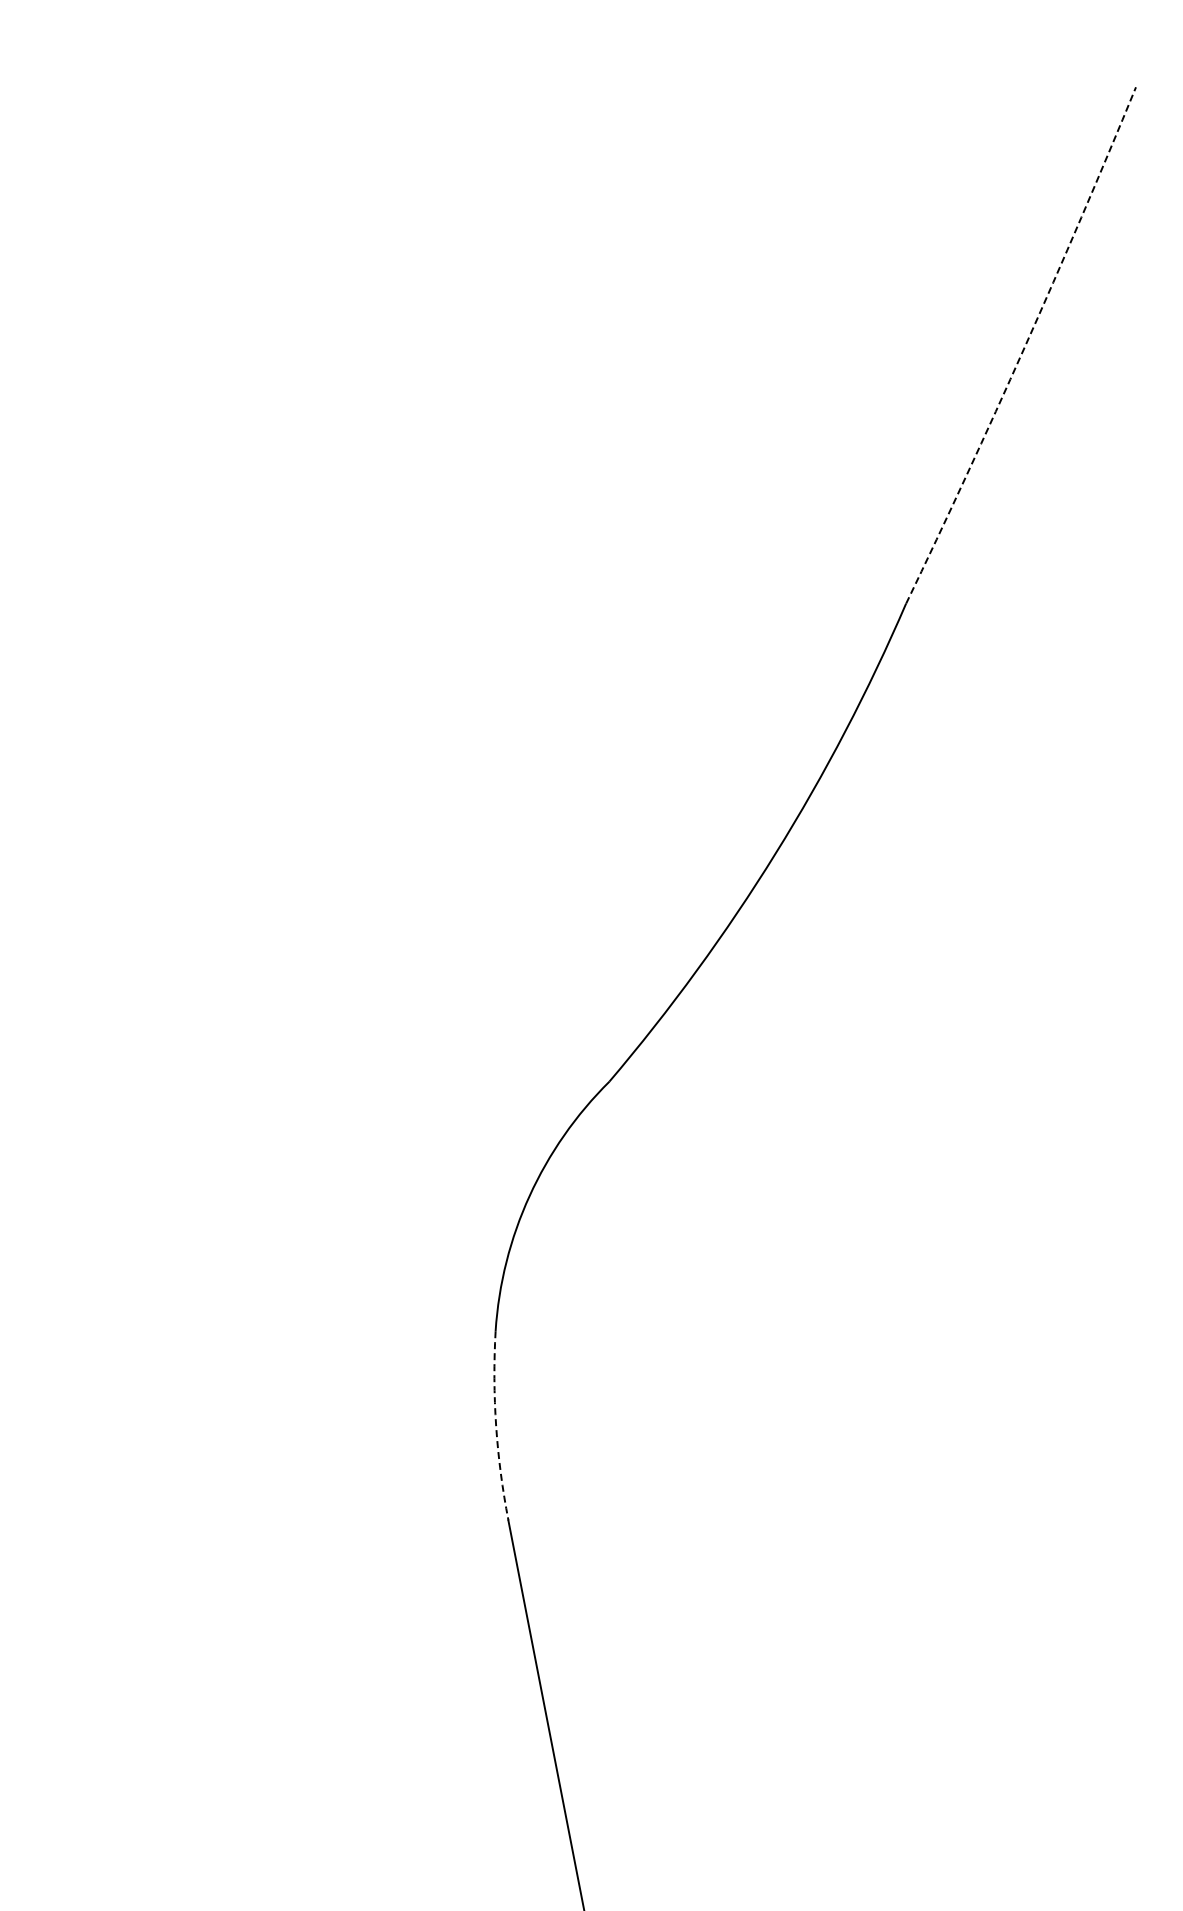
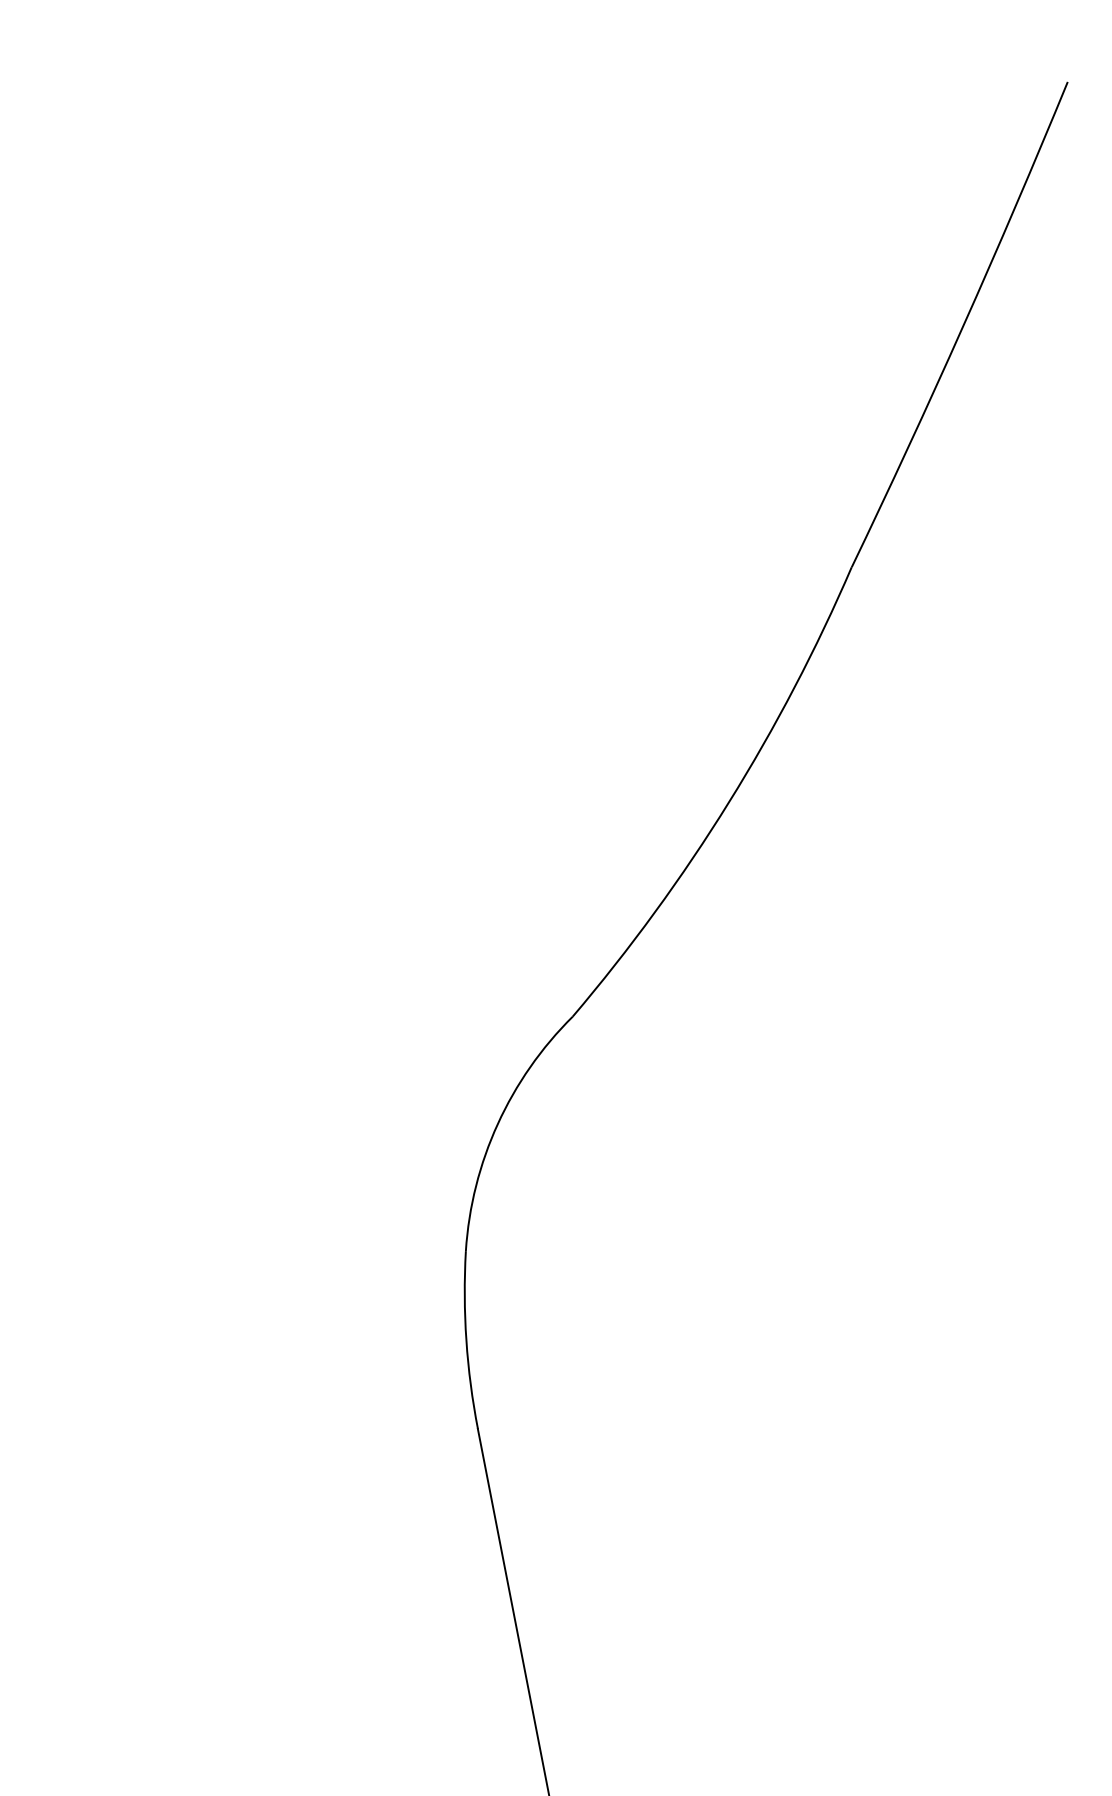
arc: (1024, 347) -> (962, 326), dashed -> solid
arc: (496, 1426) -> (466, 1340), dashed -> solid

